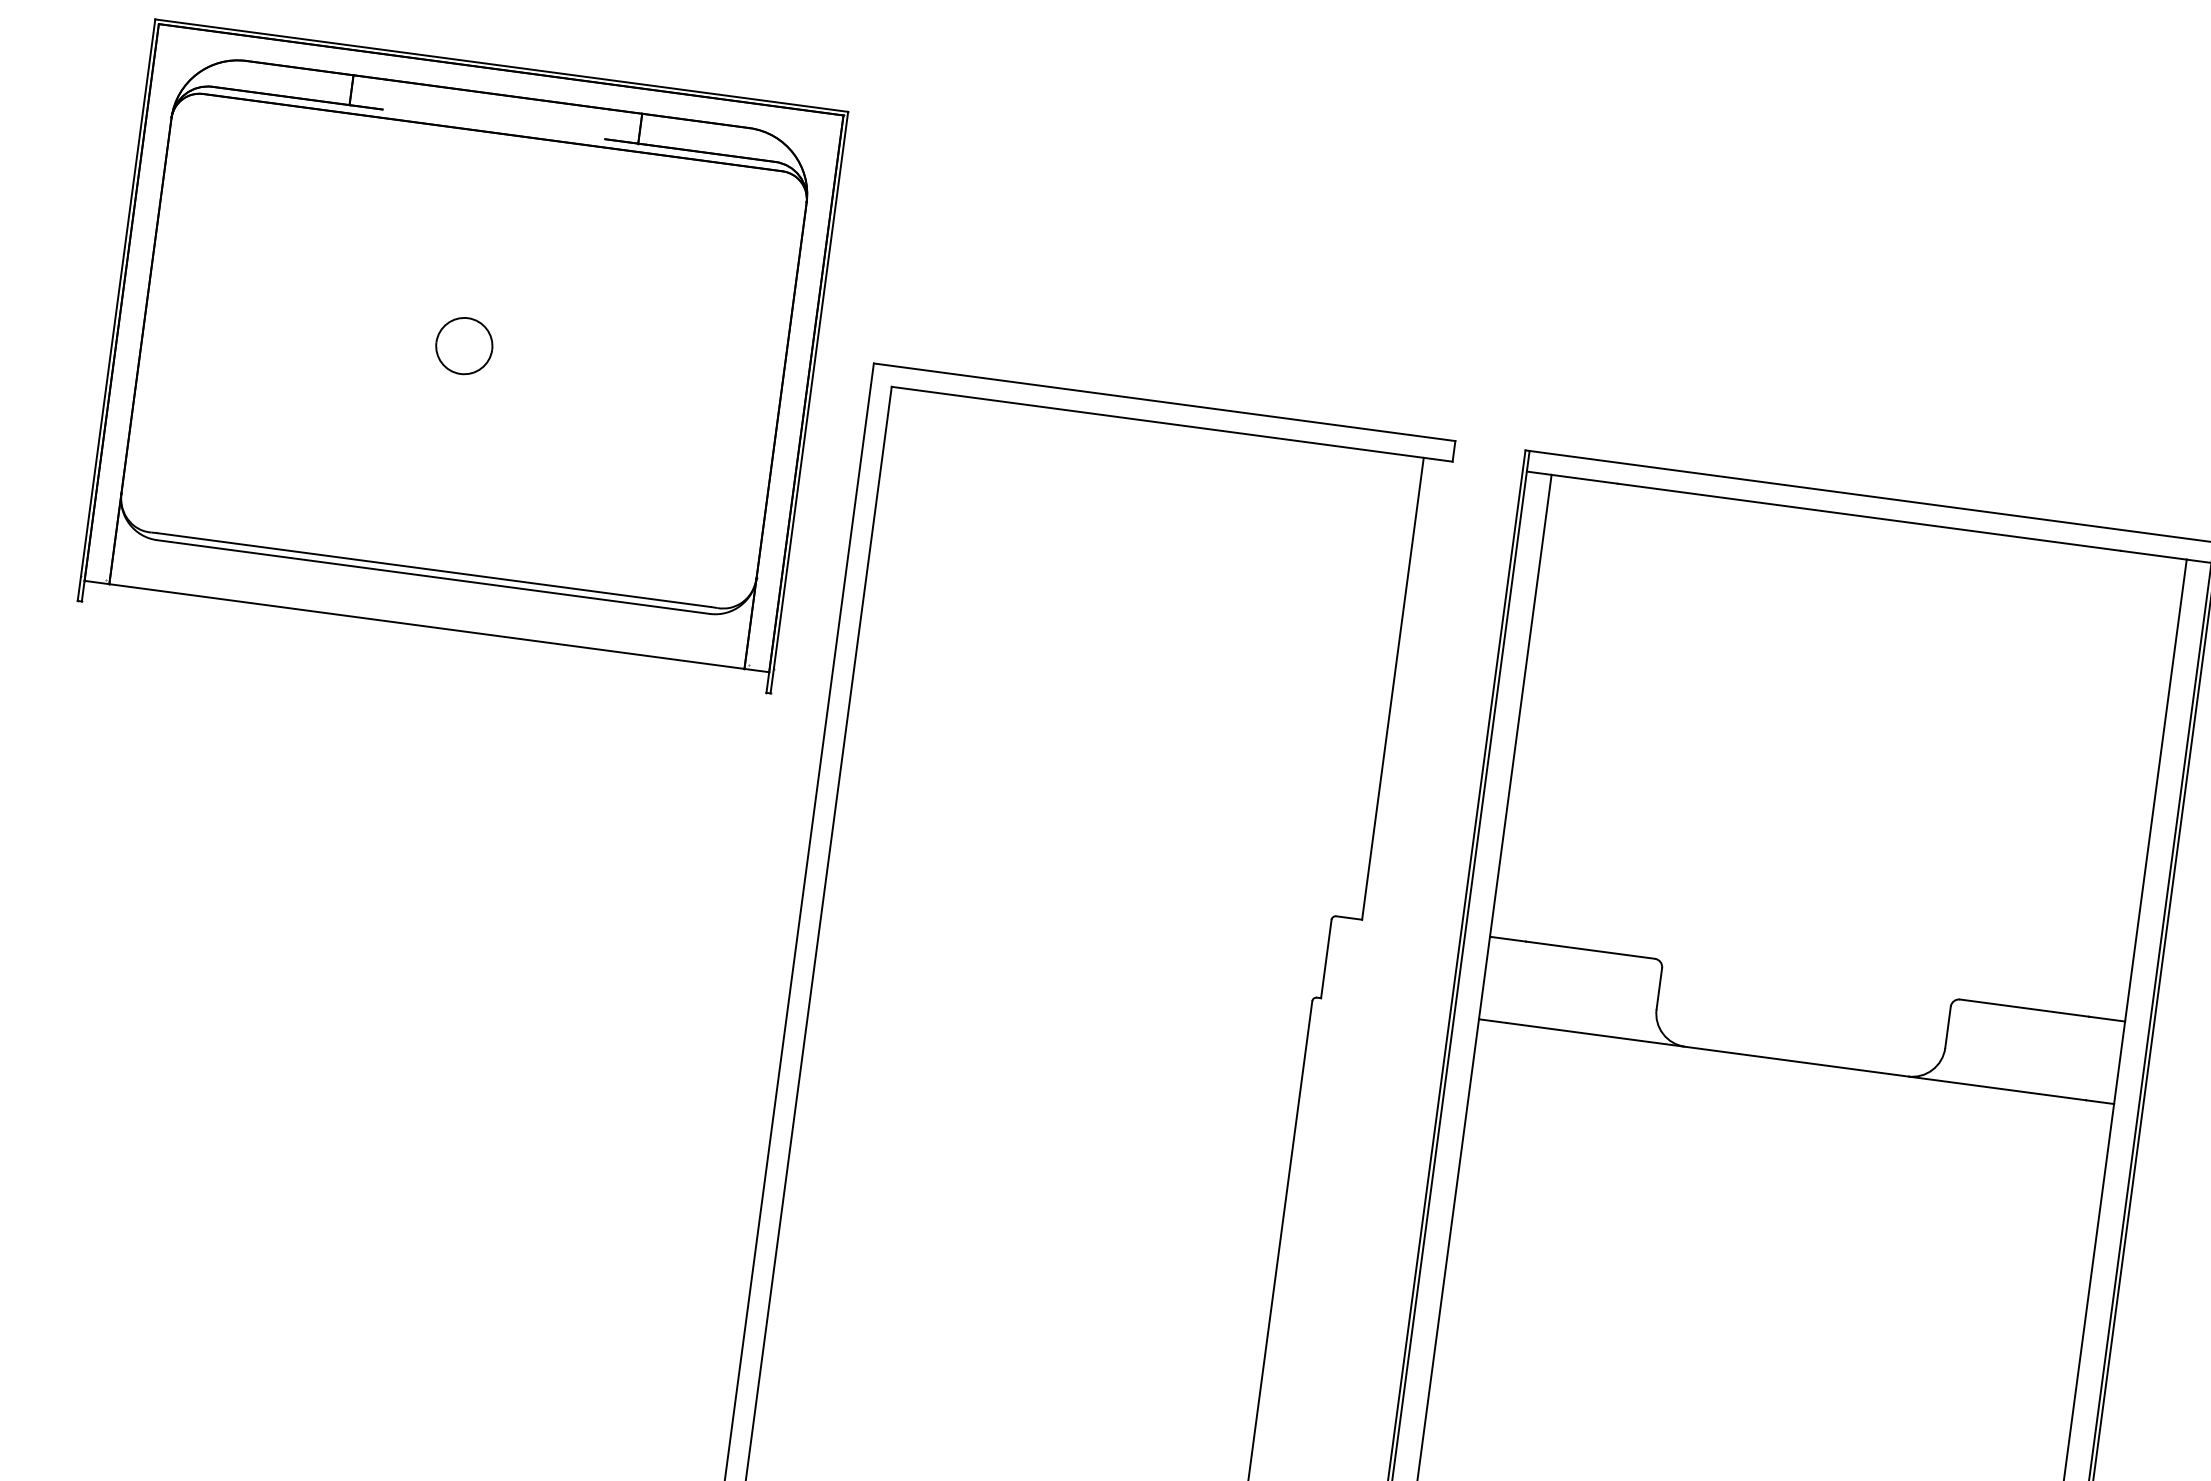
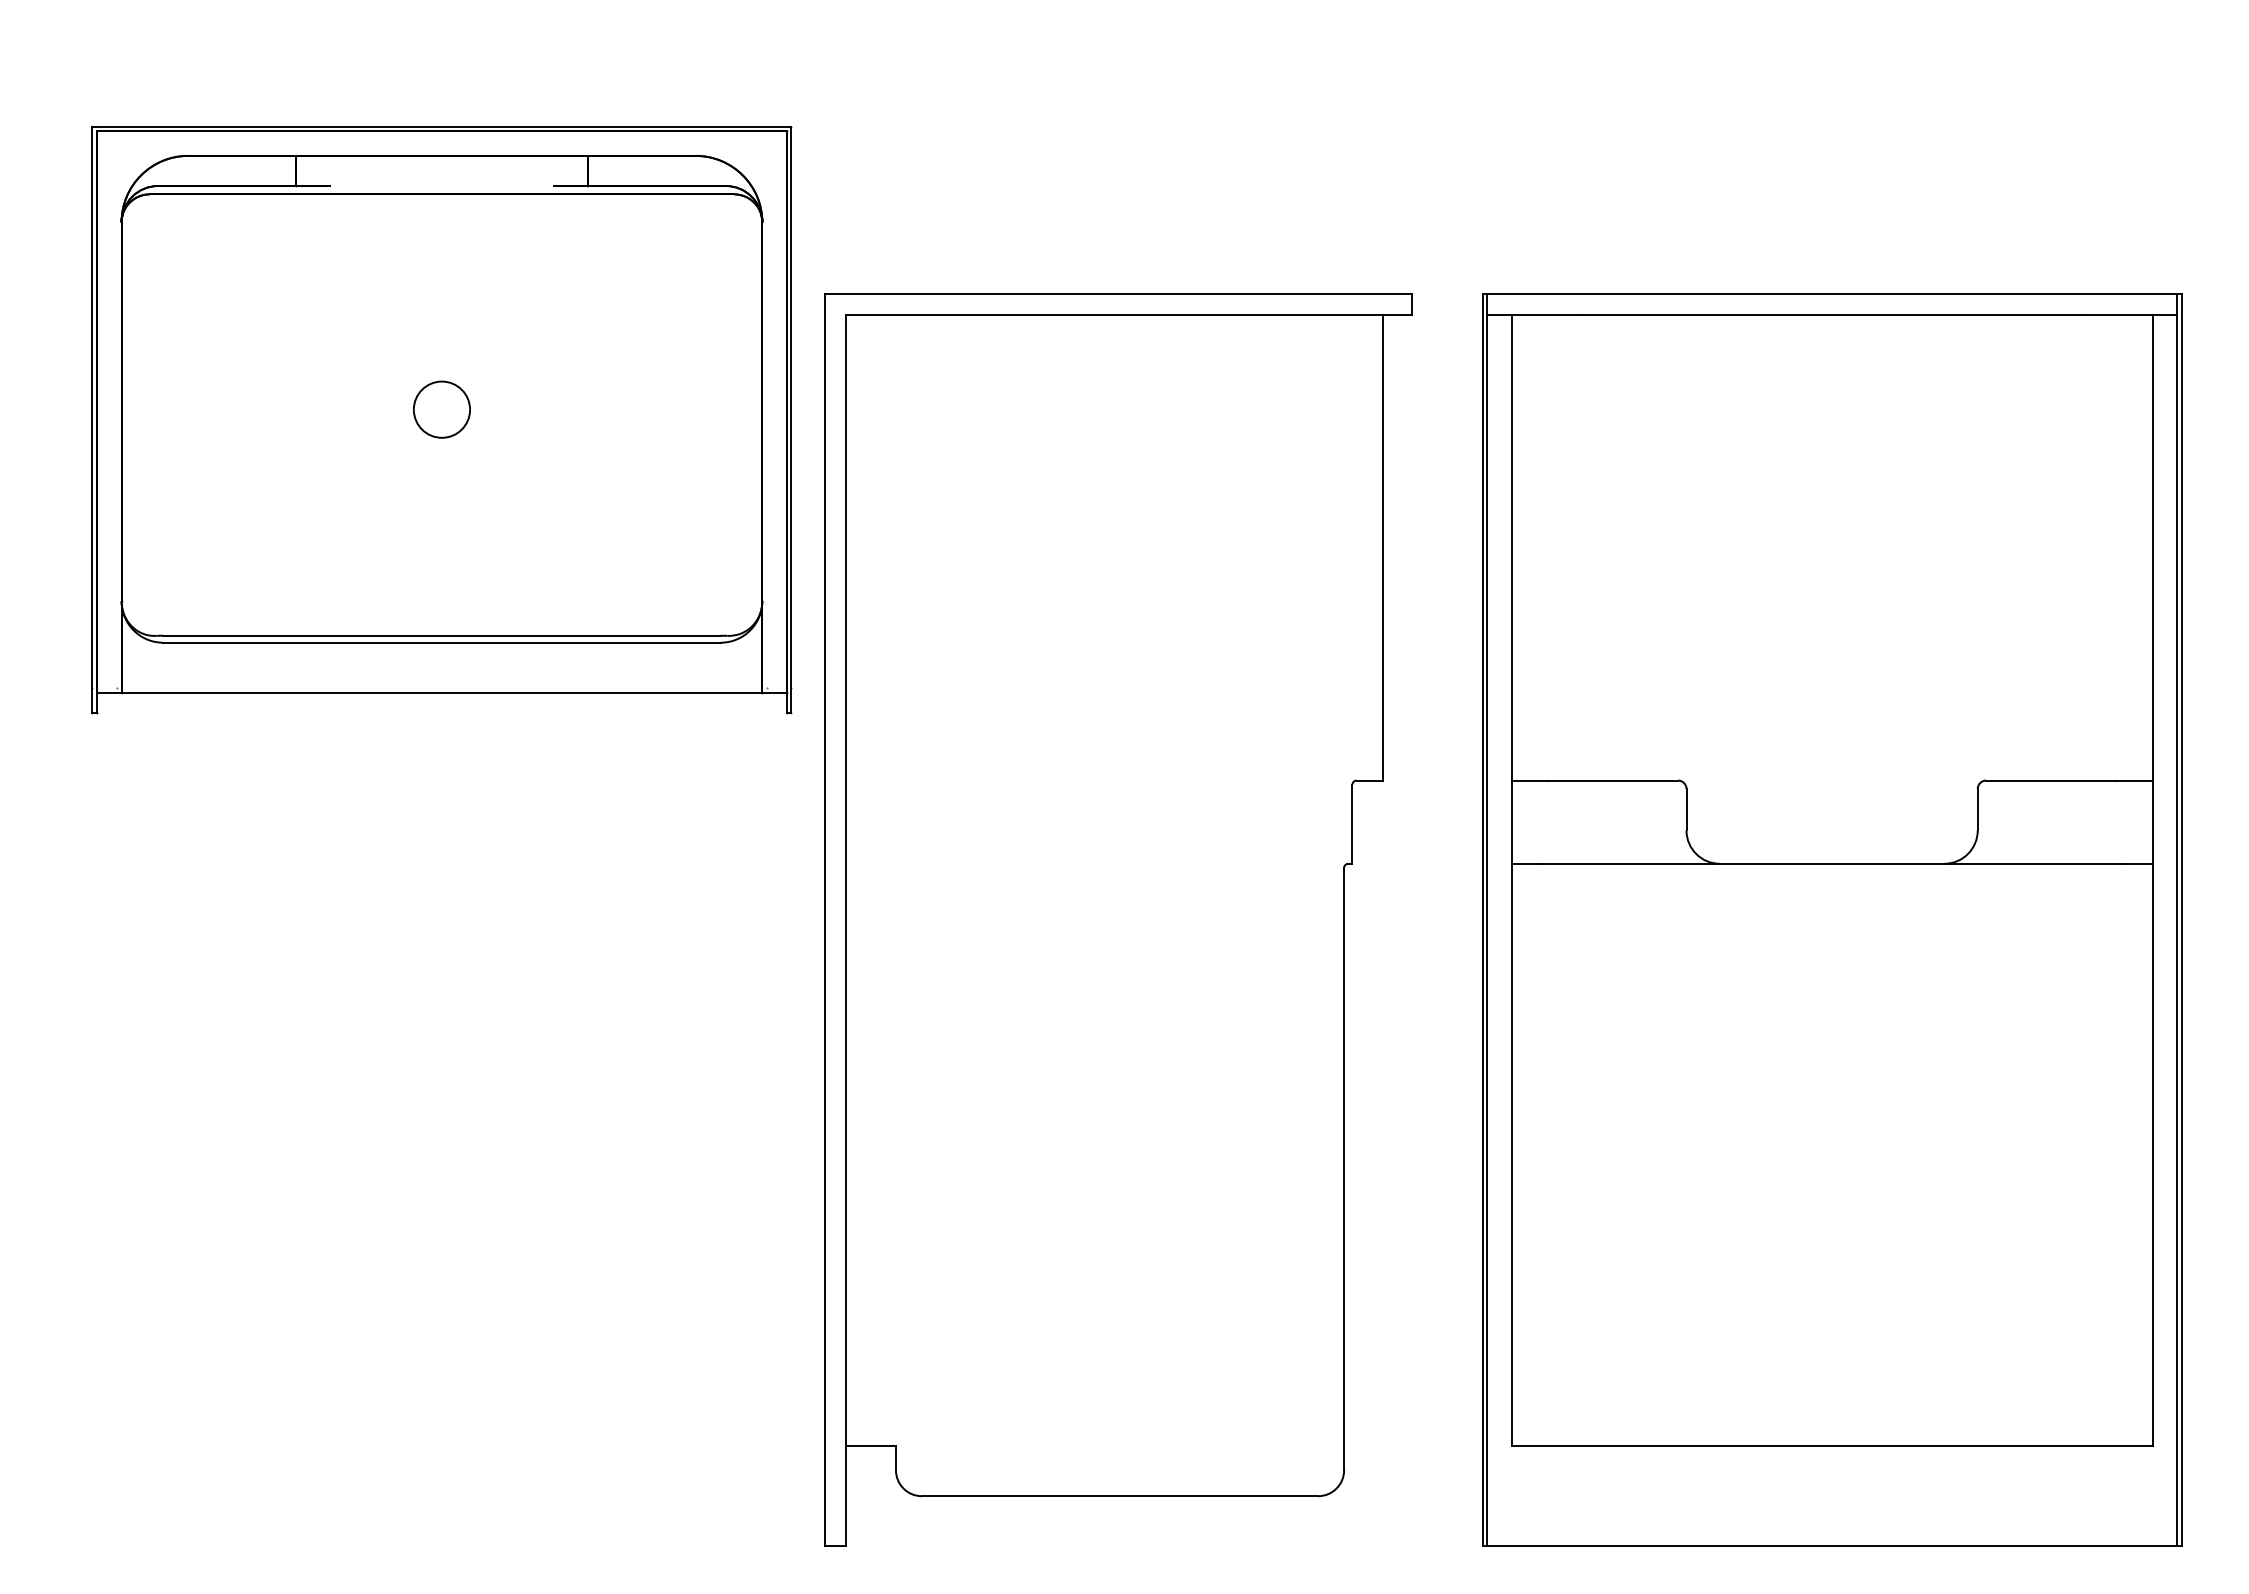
part: (462, 356) -> (441, 420), moved

